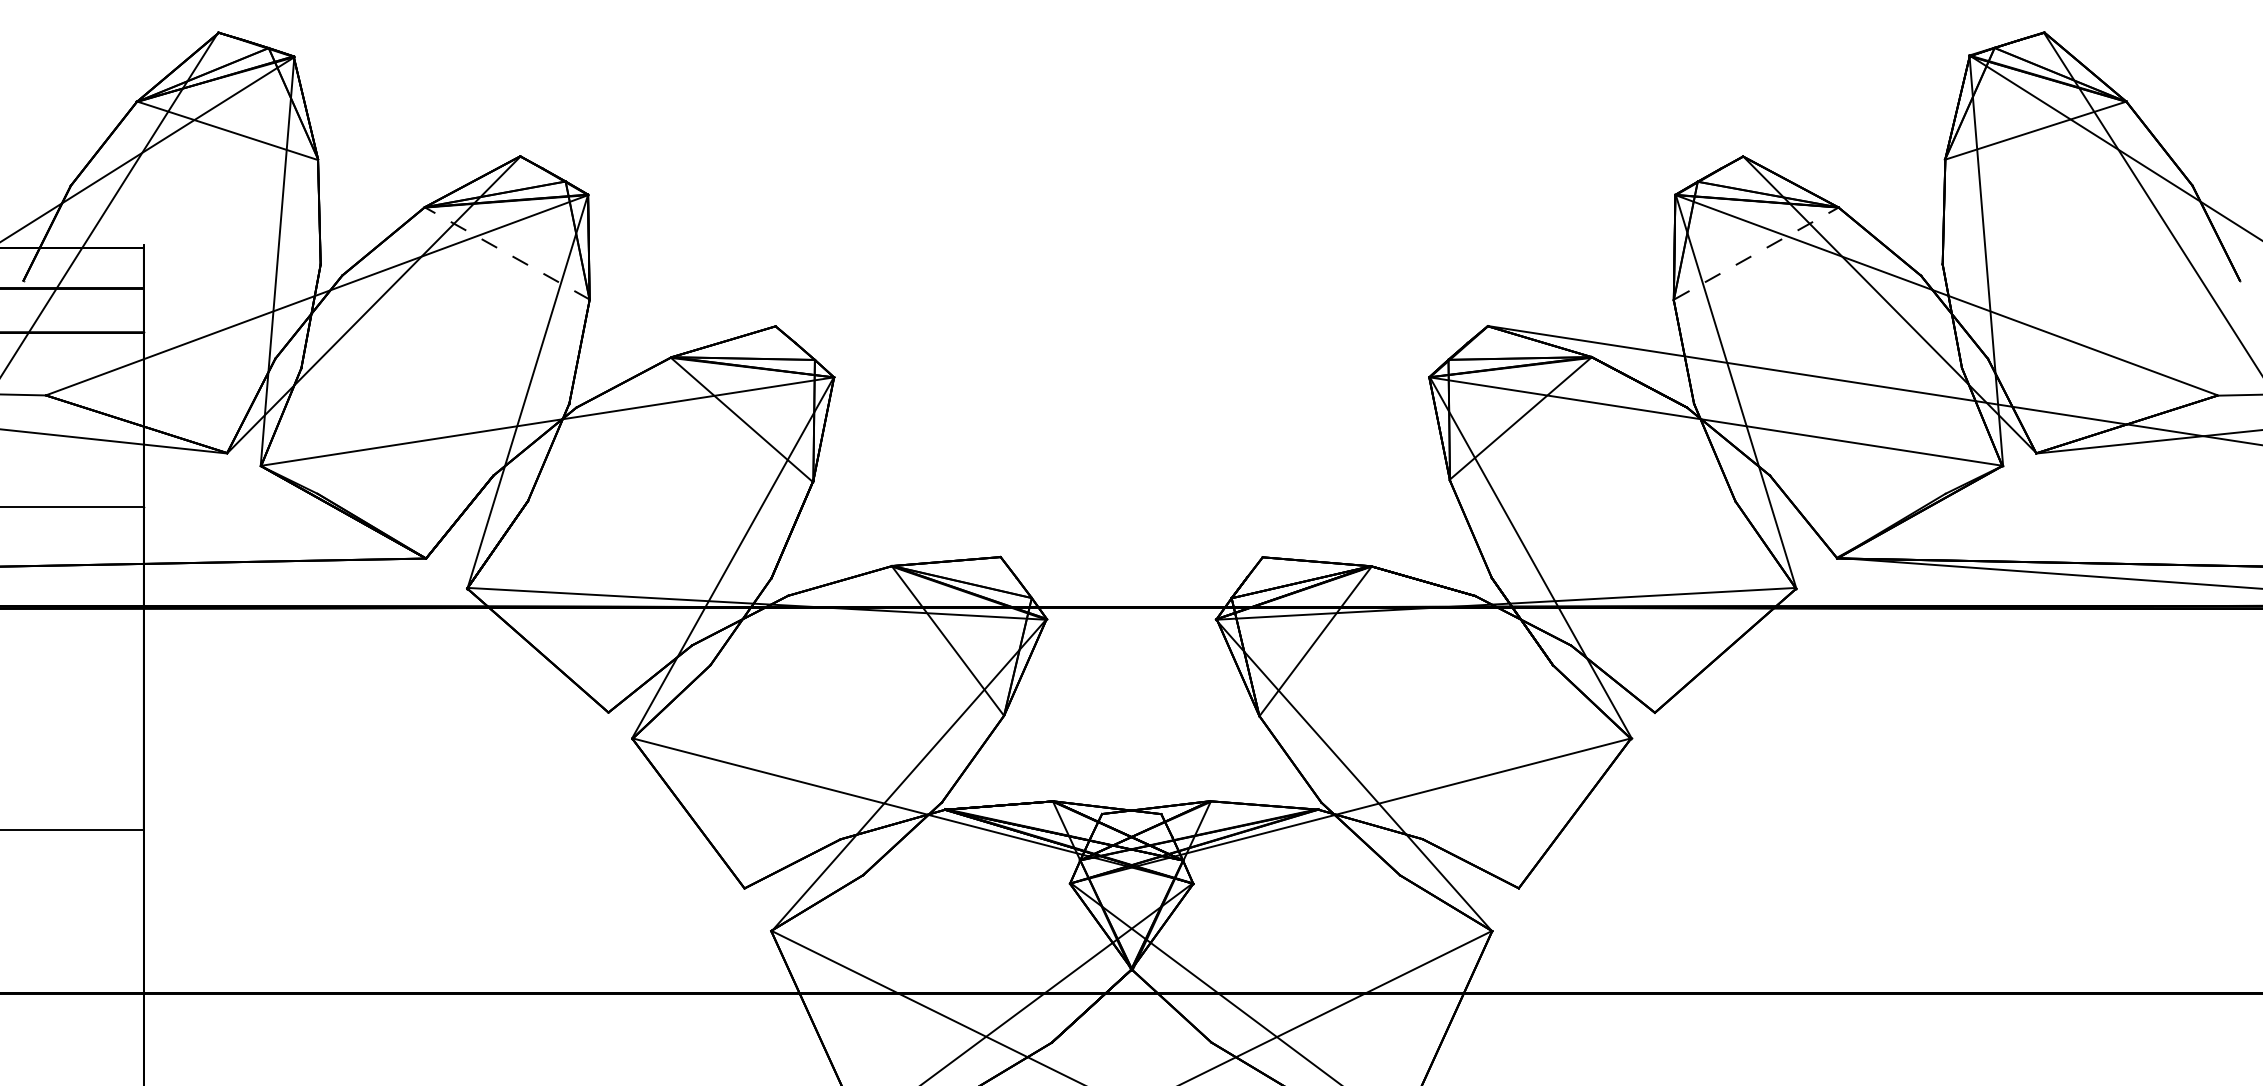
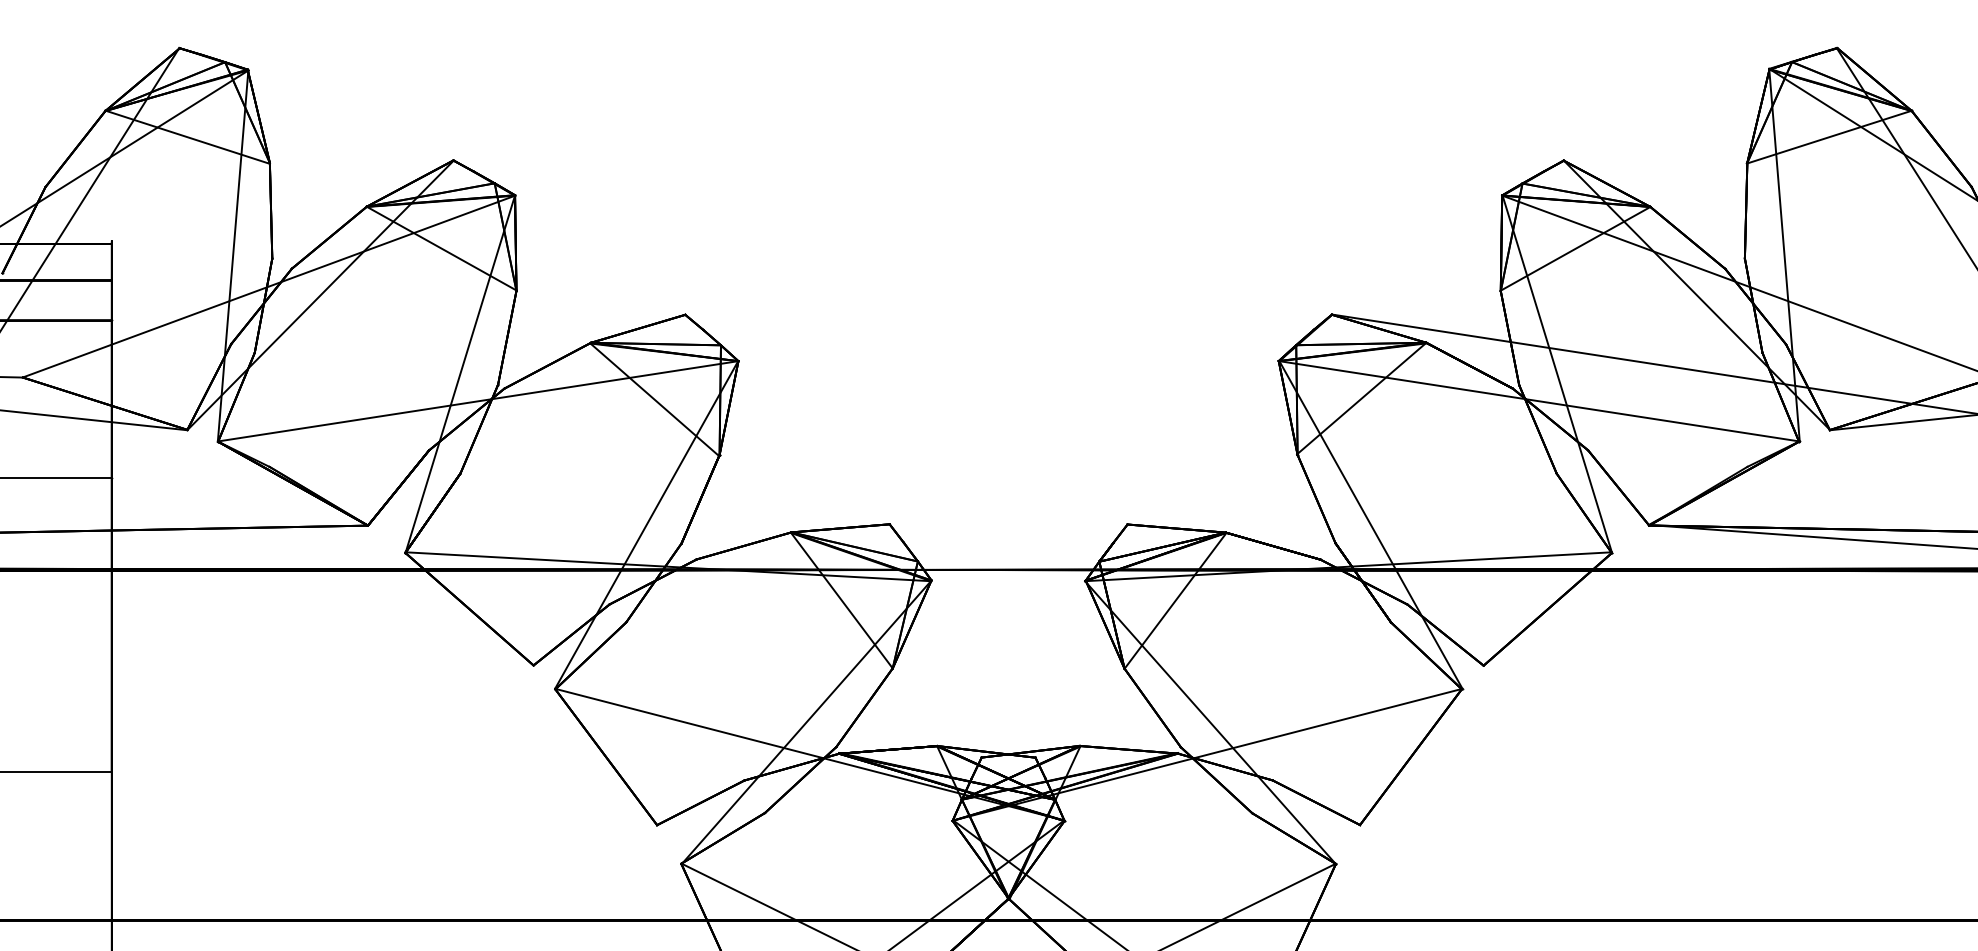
line: (507, 253) -> (441, 248), dashed -> solid
line: (1756, 253) -> (1575, 248), dashed -> solid

